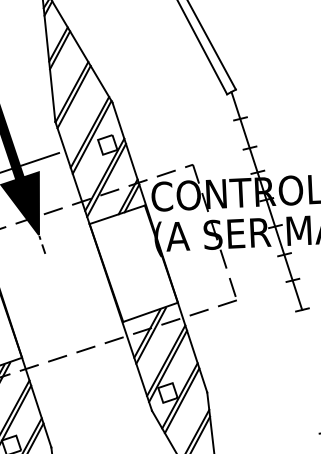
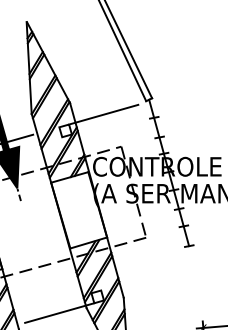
line: (163, 117) -> (103, 114), added
line: (111, 419) -> (59, 312), added

